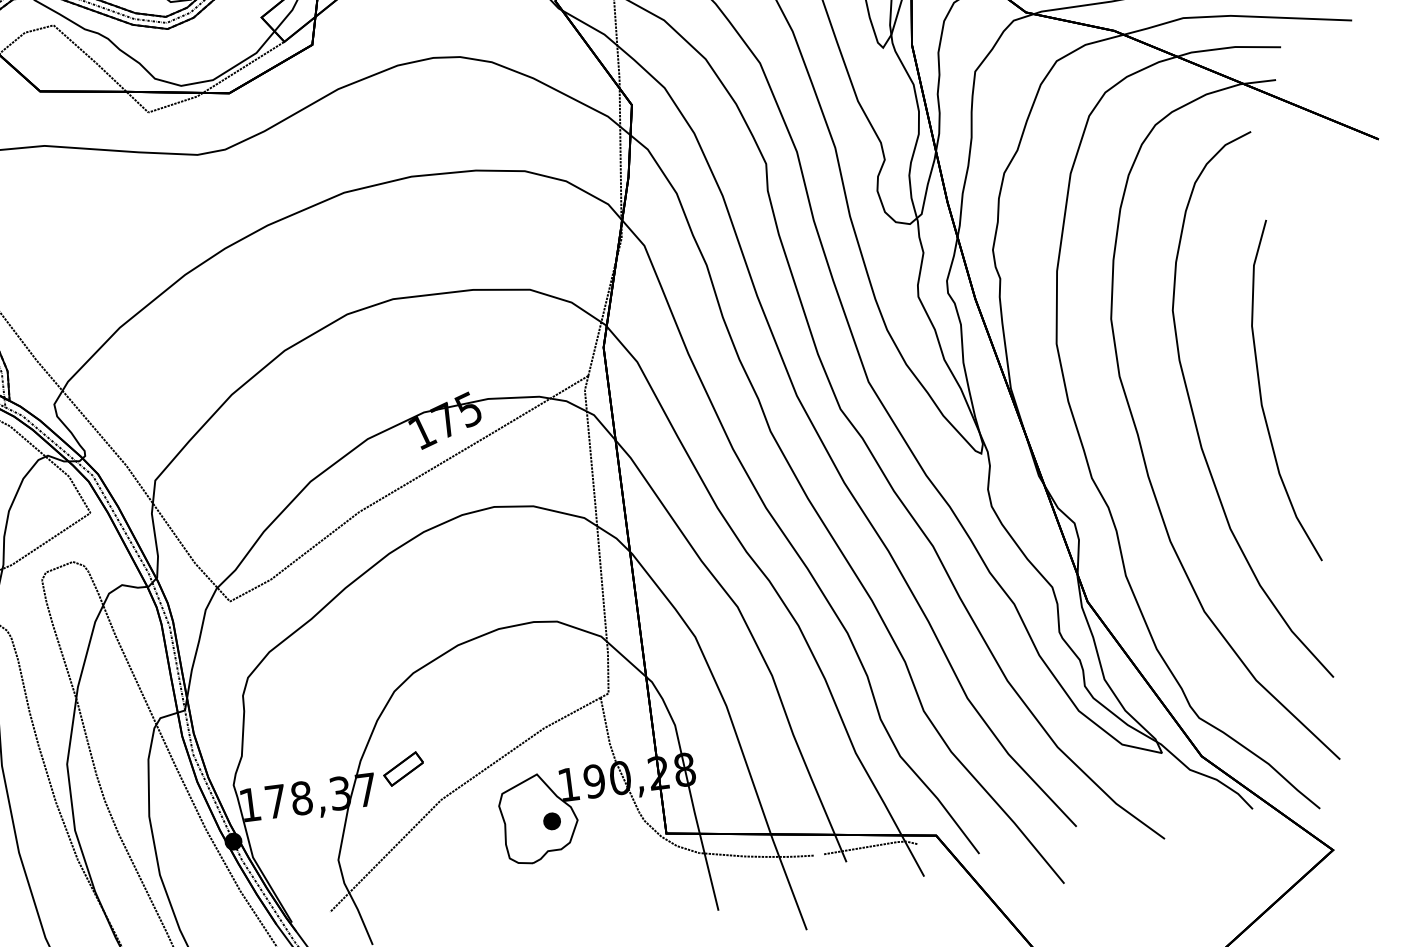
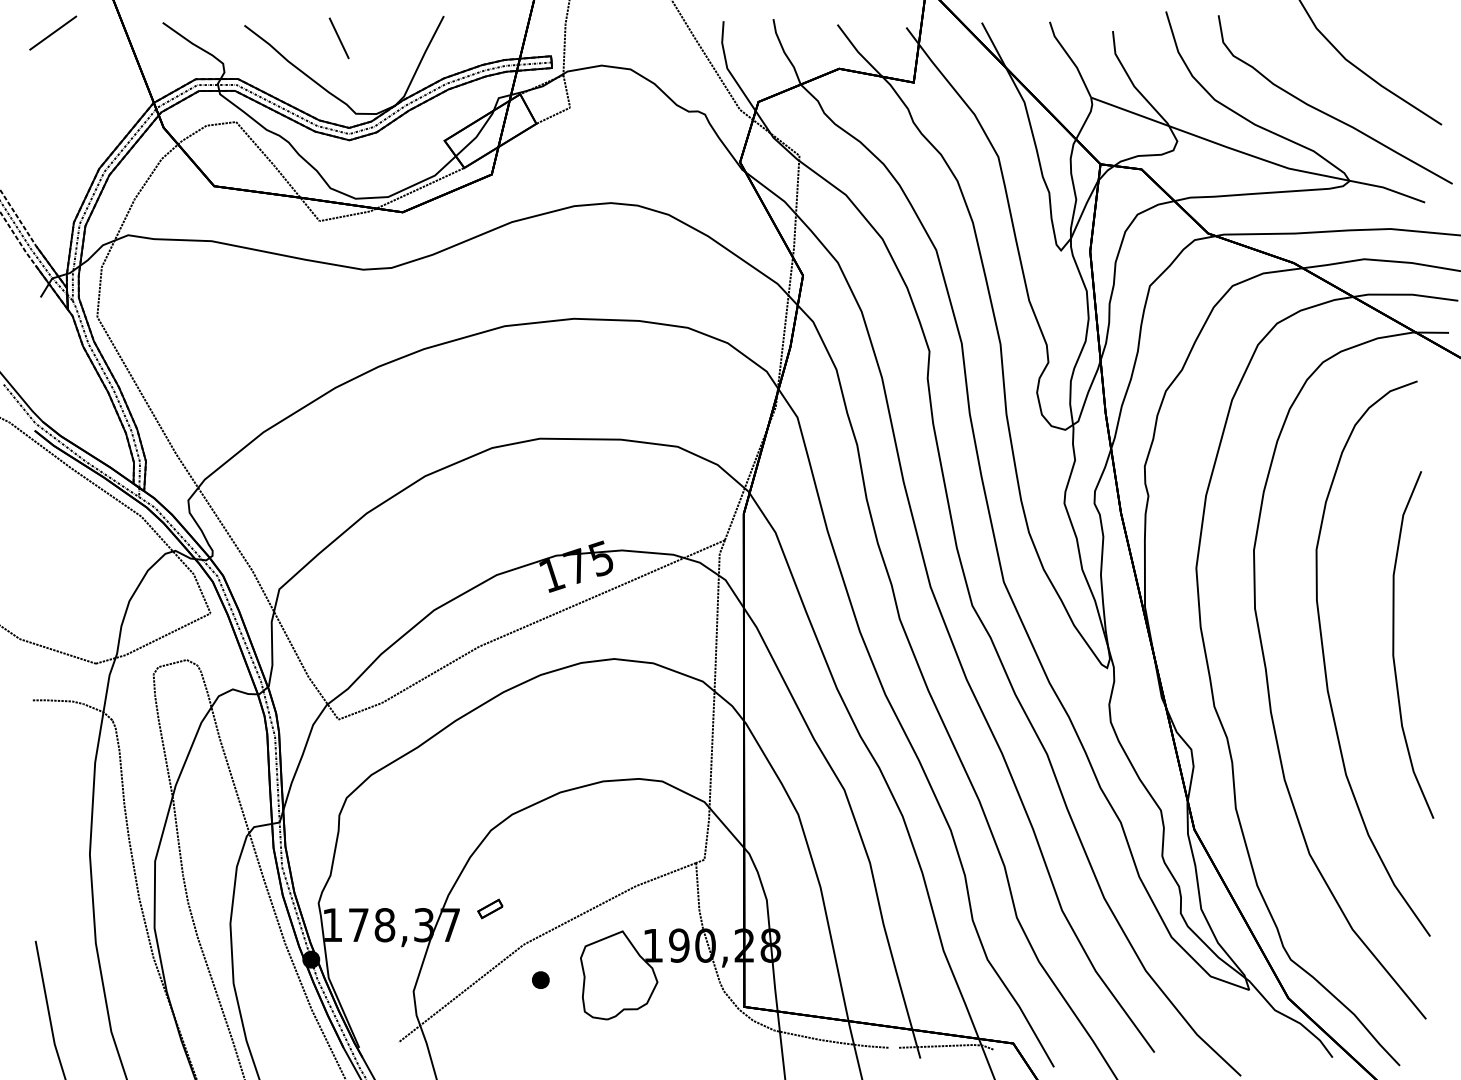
part: (403, 768) -> (490, 908), size x0.6
part: (551, 820) -> (540, 979), moved

